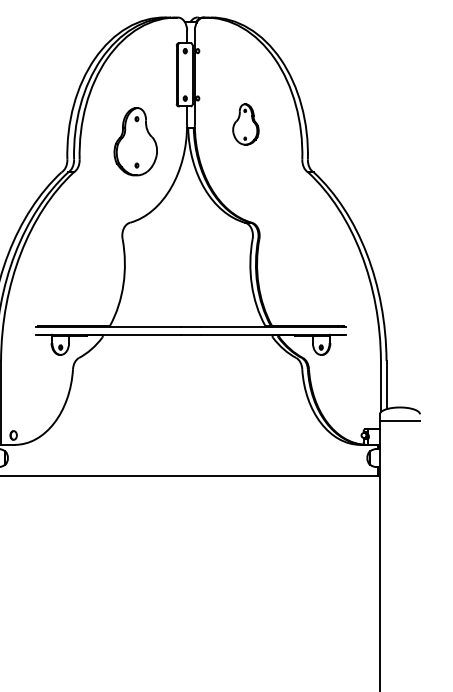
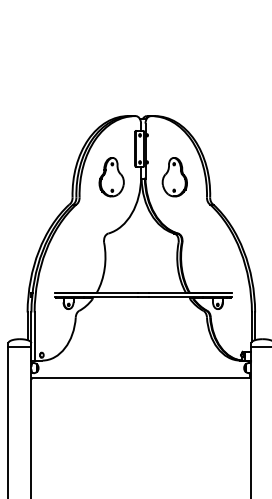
part: (245, 124) -> (174, 177), size x1.67
part: (135, 142) -> (111, 177), moved

